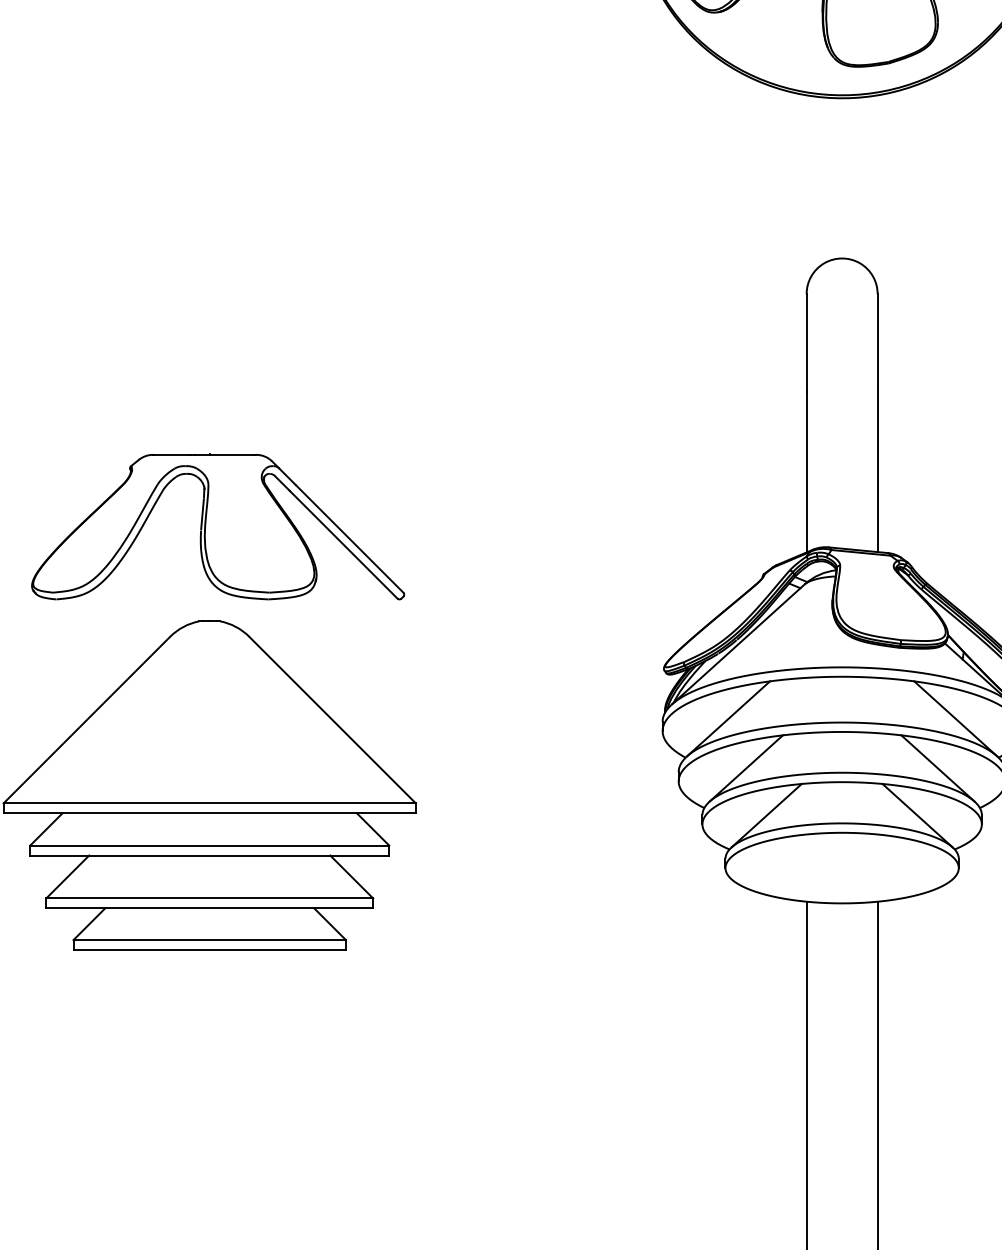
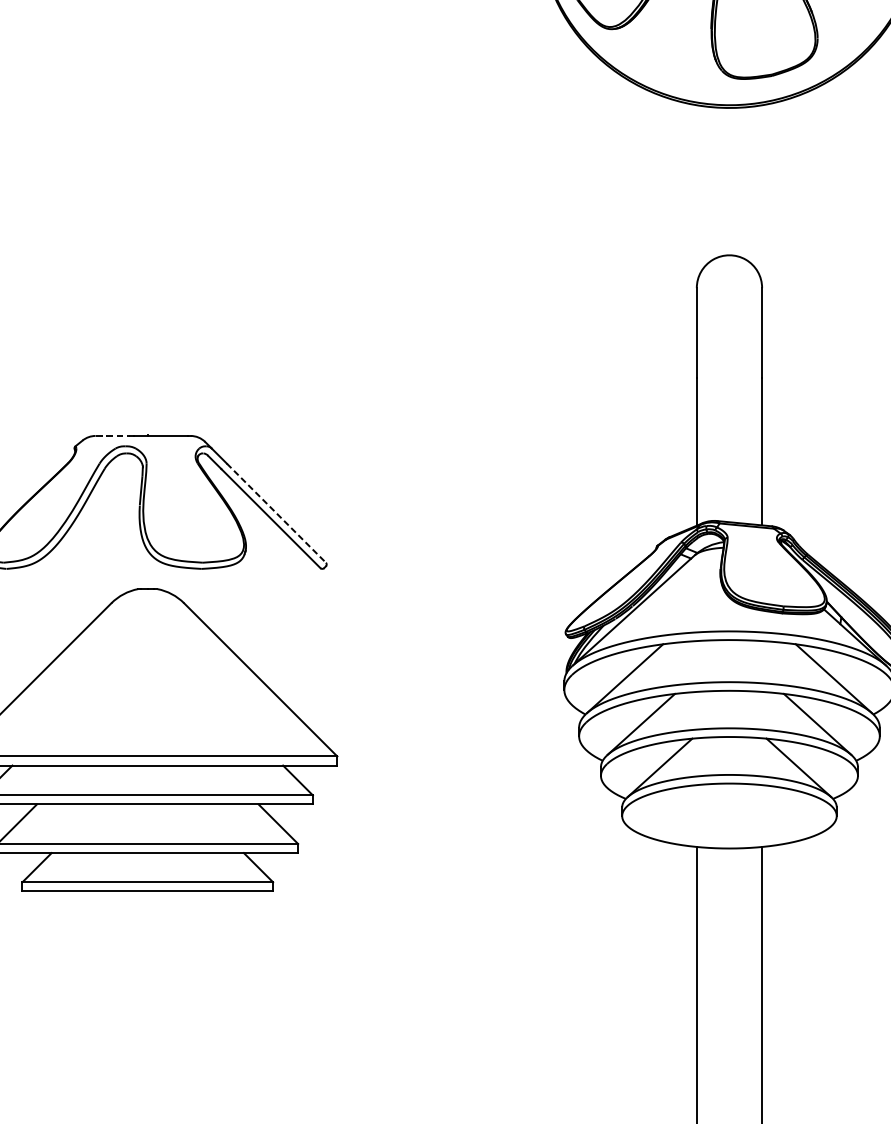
line: (172, 454) -> (113, 435), solid -> dashed
line: (349, 539) -> (276, 513), solid -> dashed

